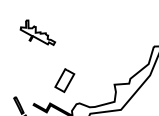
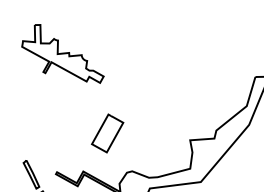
part: (37, 32) -> (62, 53), size x1.43

